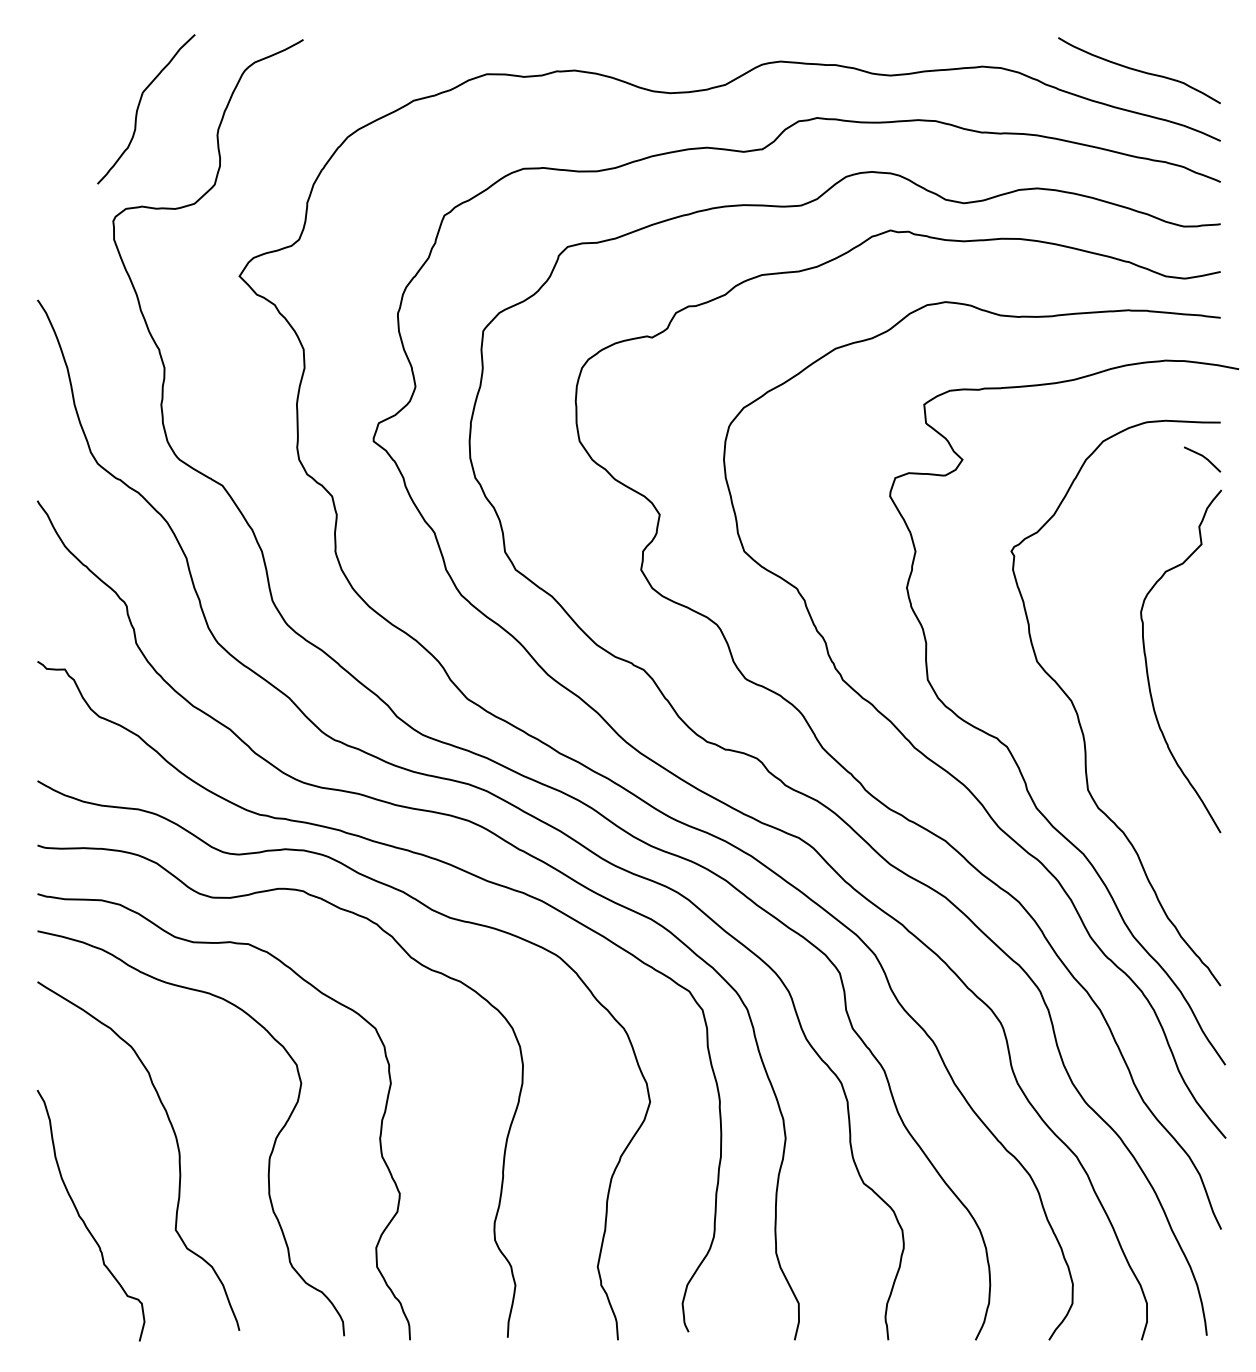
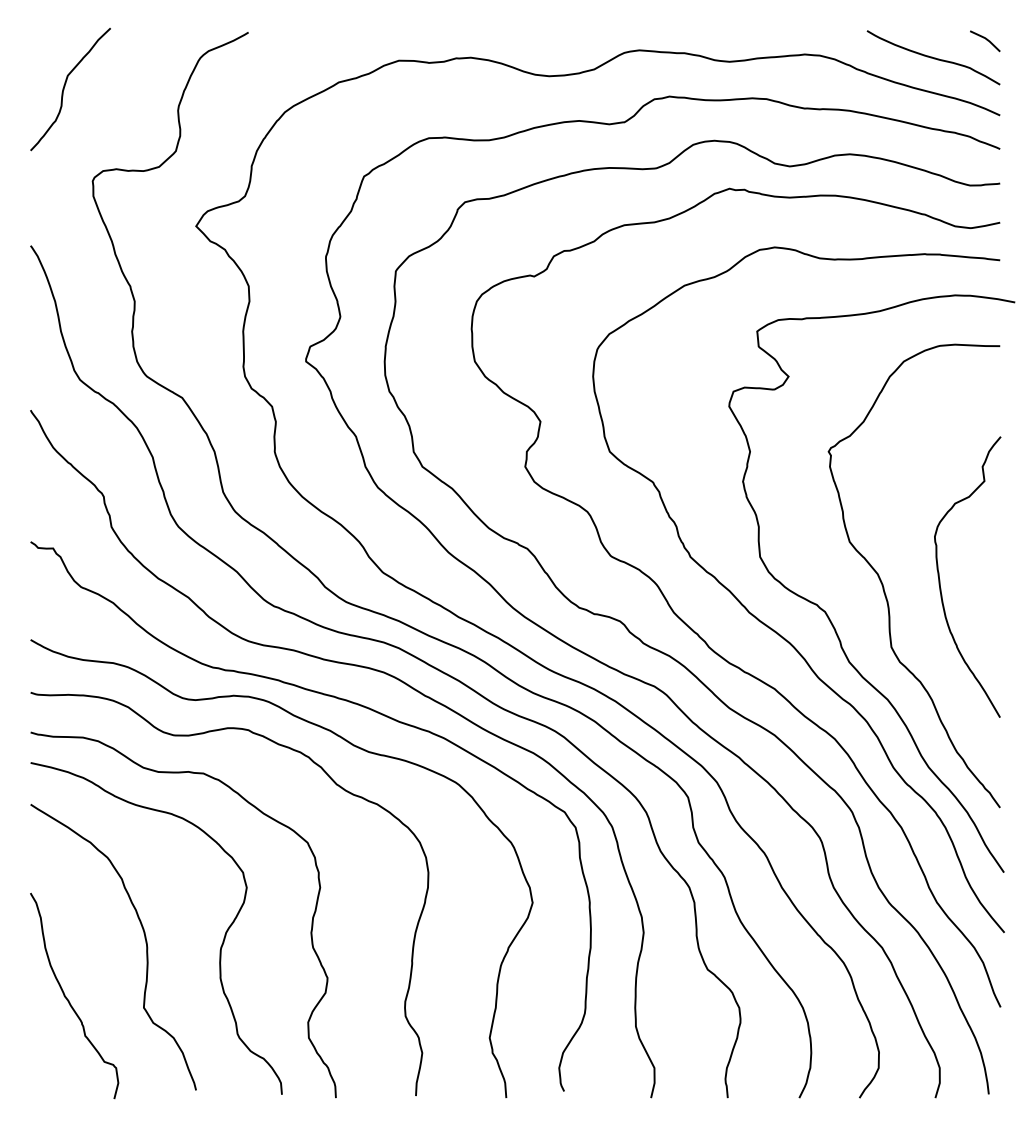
curve: (139, 106) -> (65, 87), moved
line: (1203, 457) -> (986, 39), moved
curve: (1147, 663) -> (940, 578), moved

